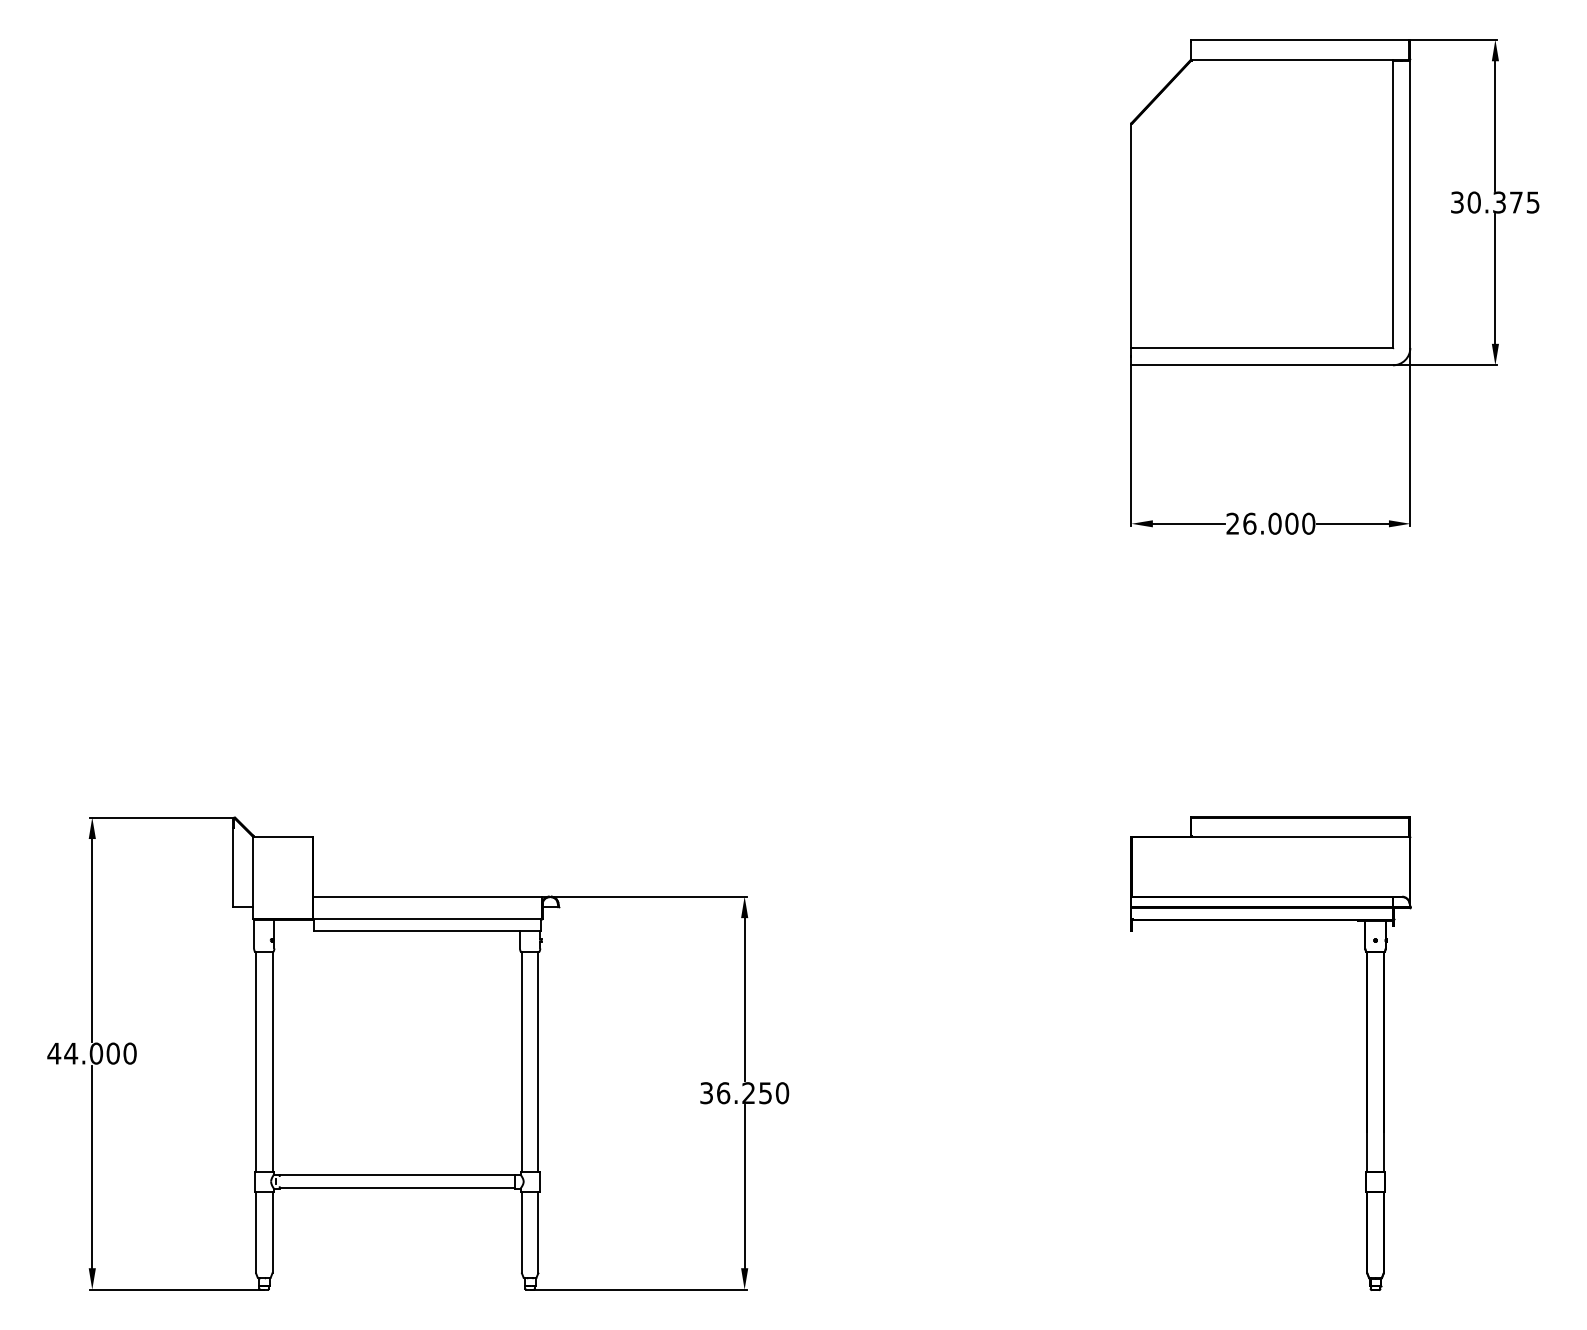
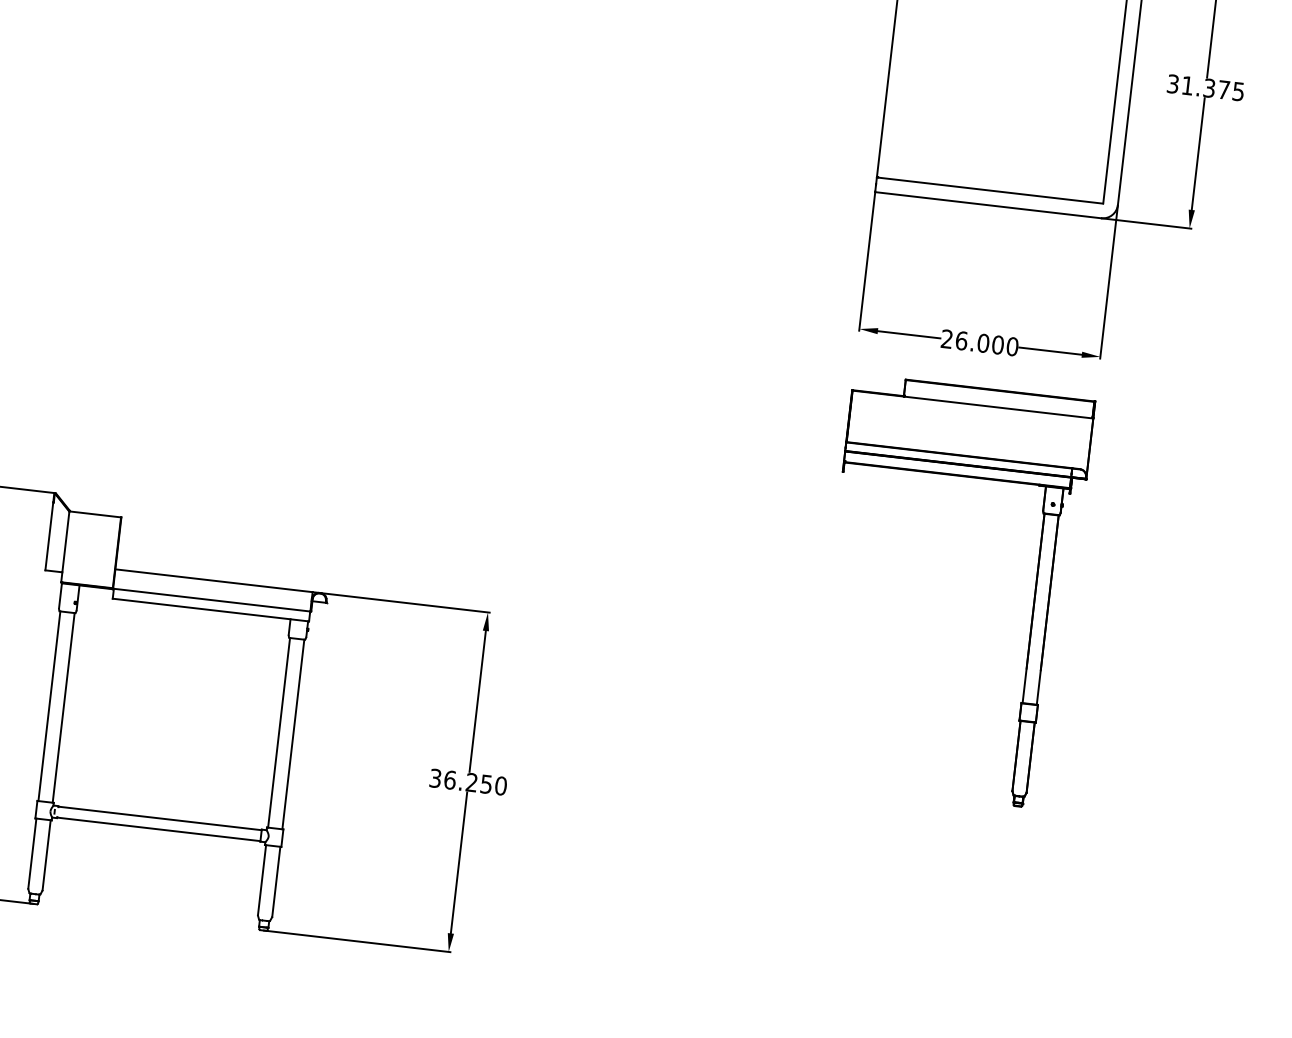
text: (1473, 202) -> (1187, 85), 30.375 -> 31.375
part: (1366, 1053) -> (1033, 601), moved

